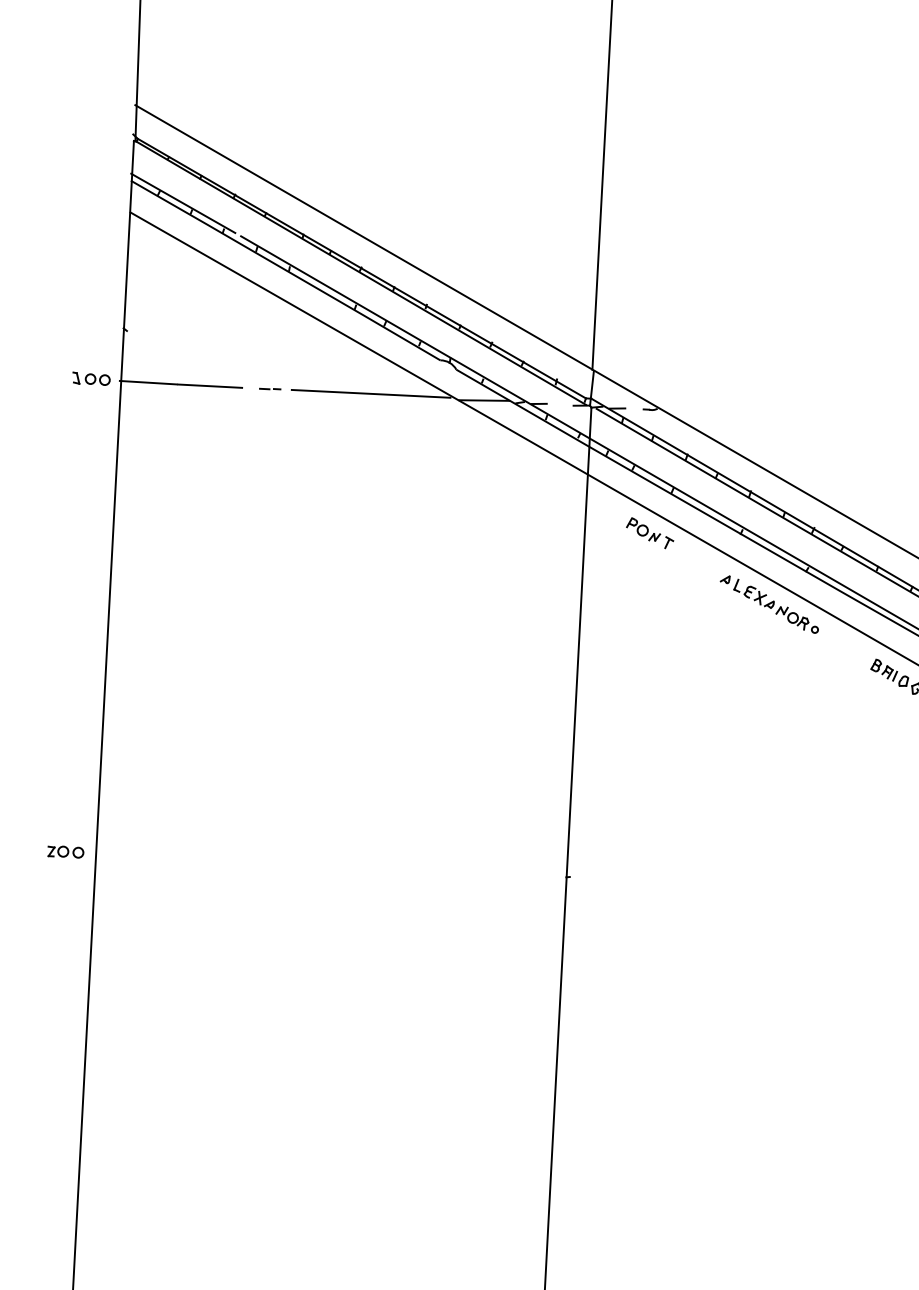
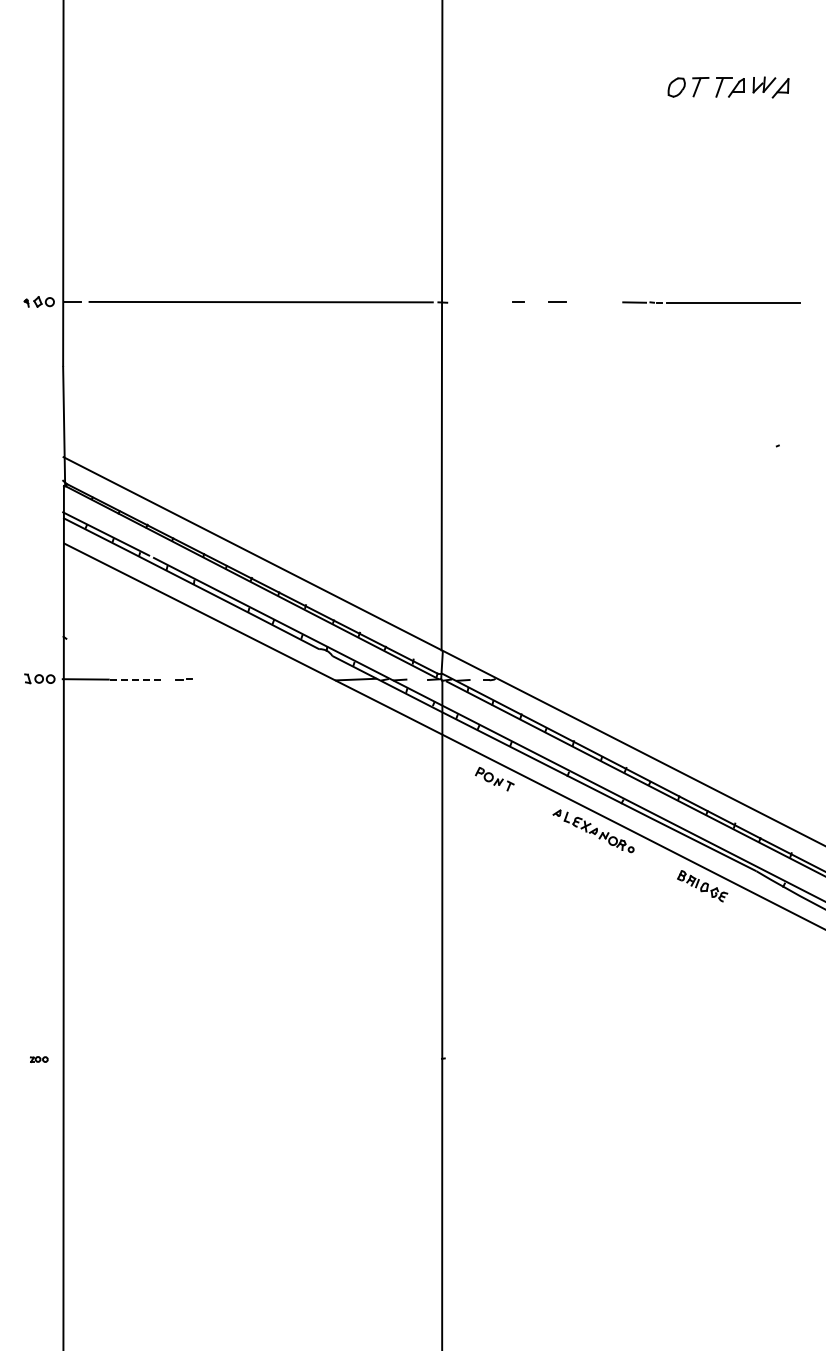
line: (210, 386) -> (135, 679), solid -> dashed
line: (370, 393) -> (264, 678), removed
part: (66, 851) -> (39, 1059), size x0.6

